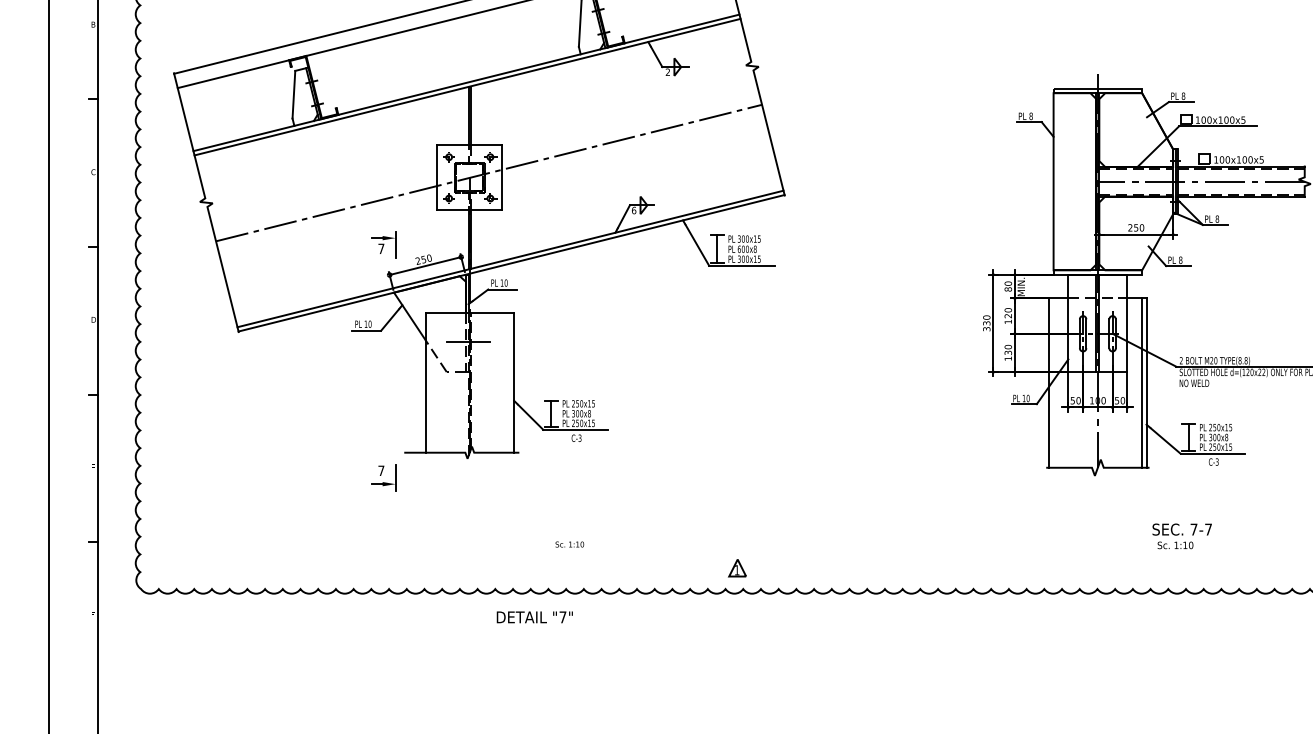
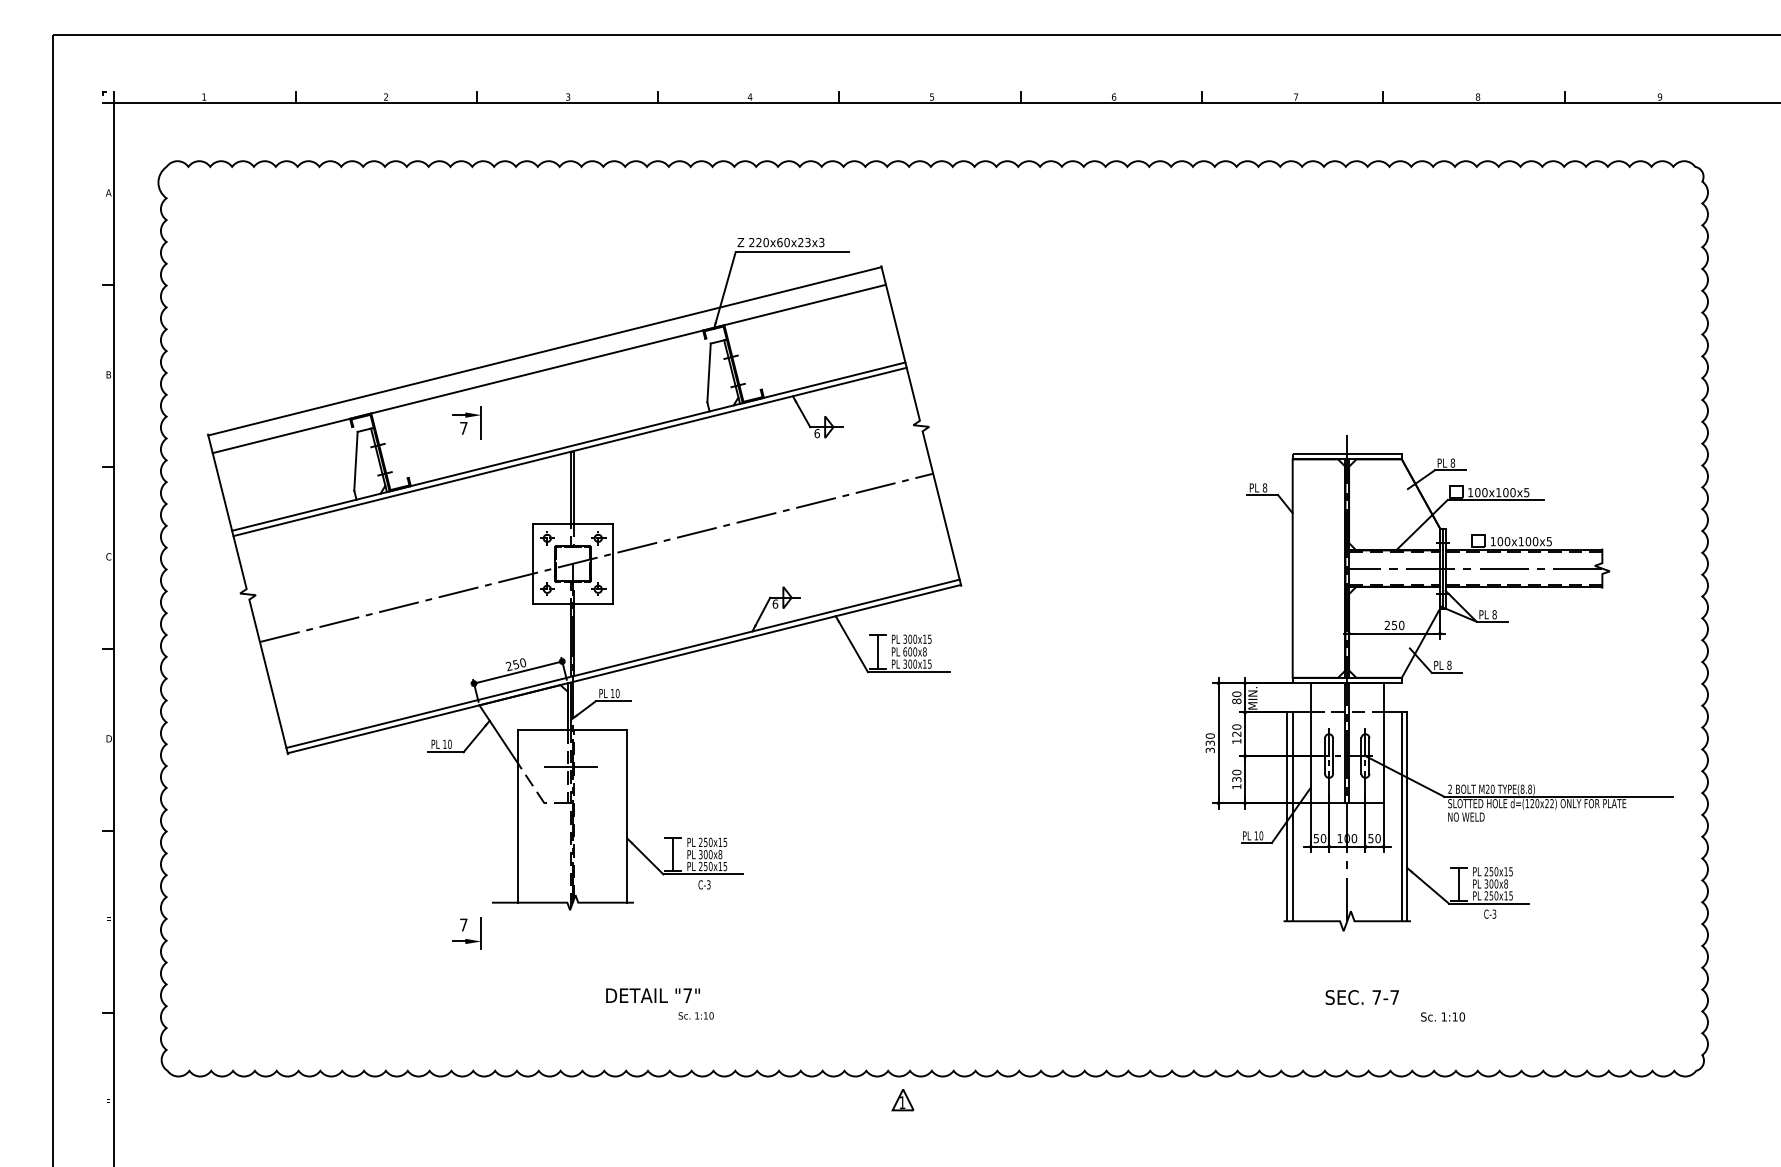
text: (667, 72) -> (816, 433), 2 -> 6
part: (383, 244) -> (466, 422), moved
line: (1053, 382) -> (1292, 816), added
text: (1181, 529) -> (1361, 997), moved
part: (737, 568) -> (902, 1100), moved
text: (534, 617) -> (652, 995), moved

